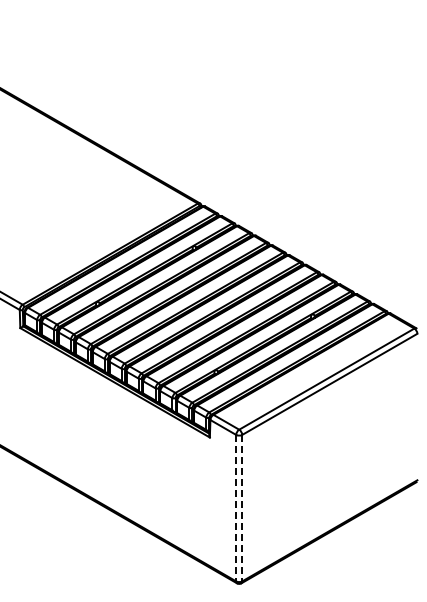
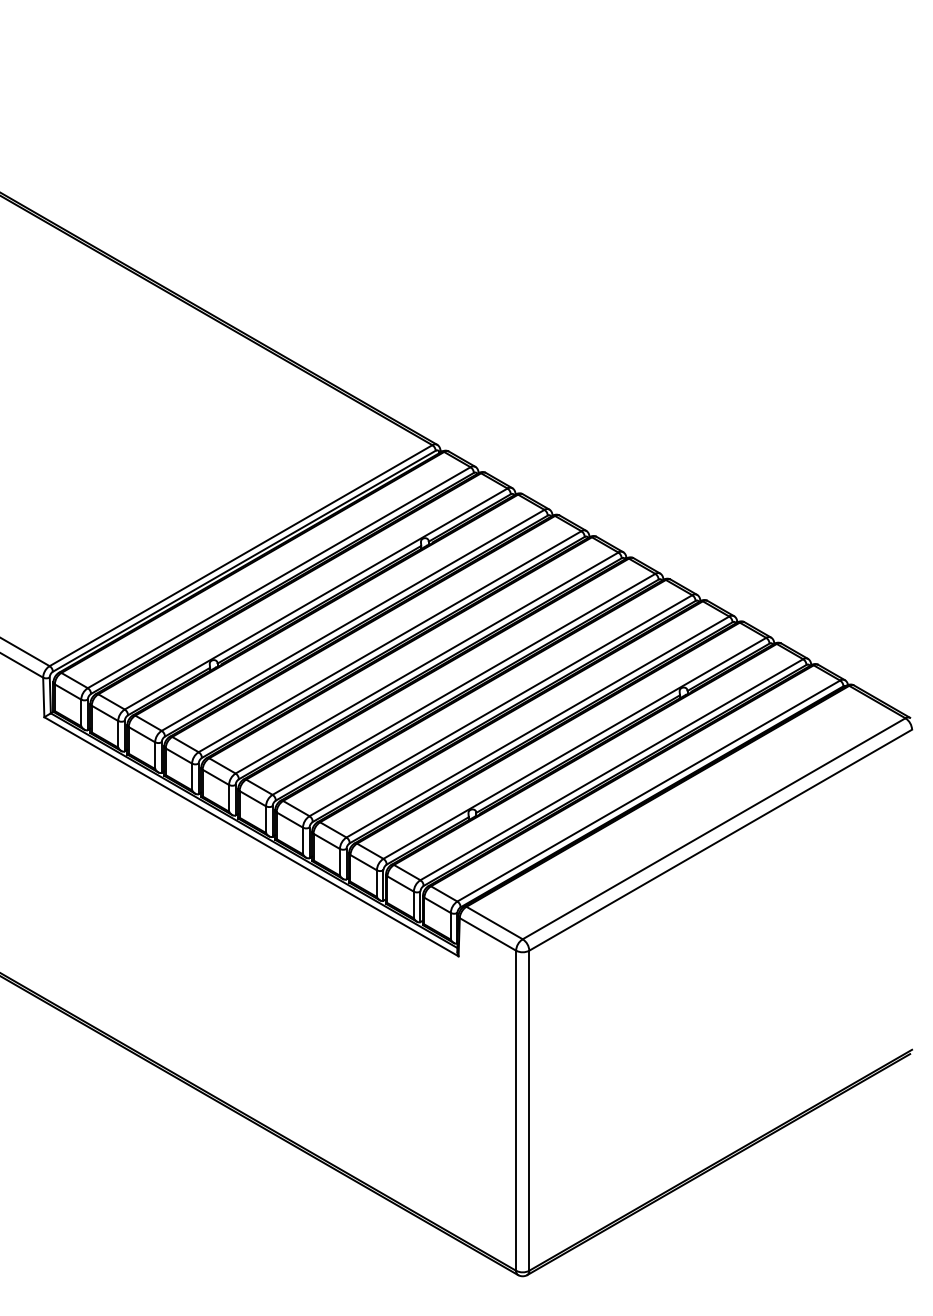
line: (236, 508) -> (516, 1111), dashed -> solid
line: (242, 508) -> (529, 1111), dashed -> solid

